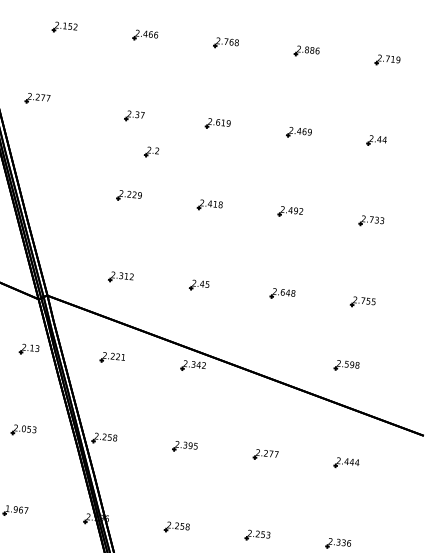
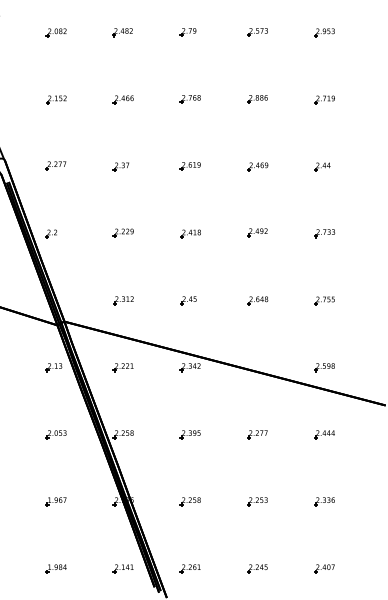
part: (37, 98) -> (55, 165), moved
part: (150, 151) -> (50, 233), moved
part: (346, 366) -> (324, 367), moved

